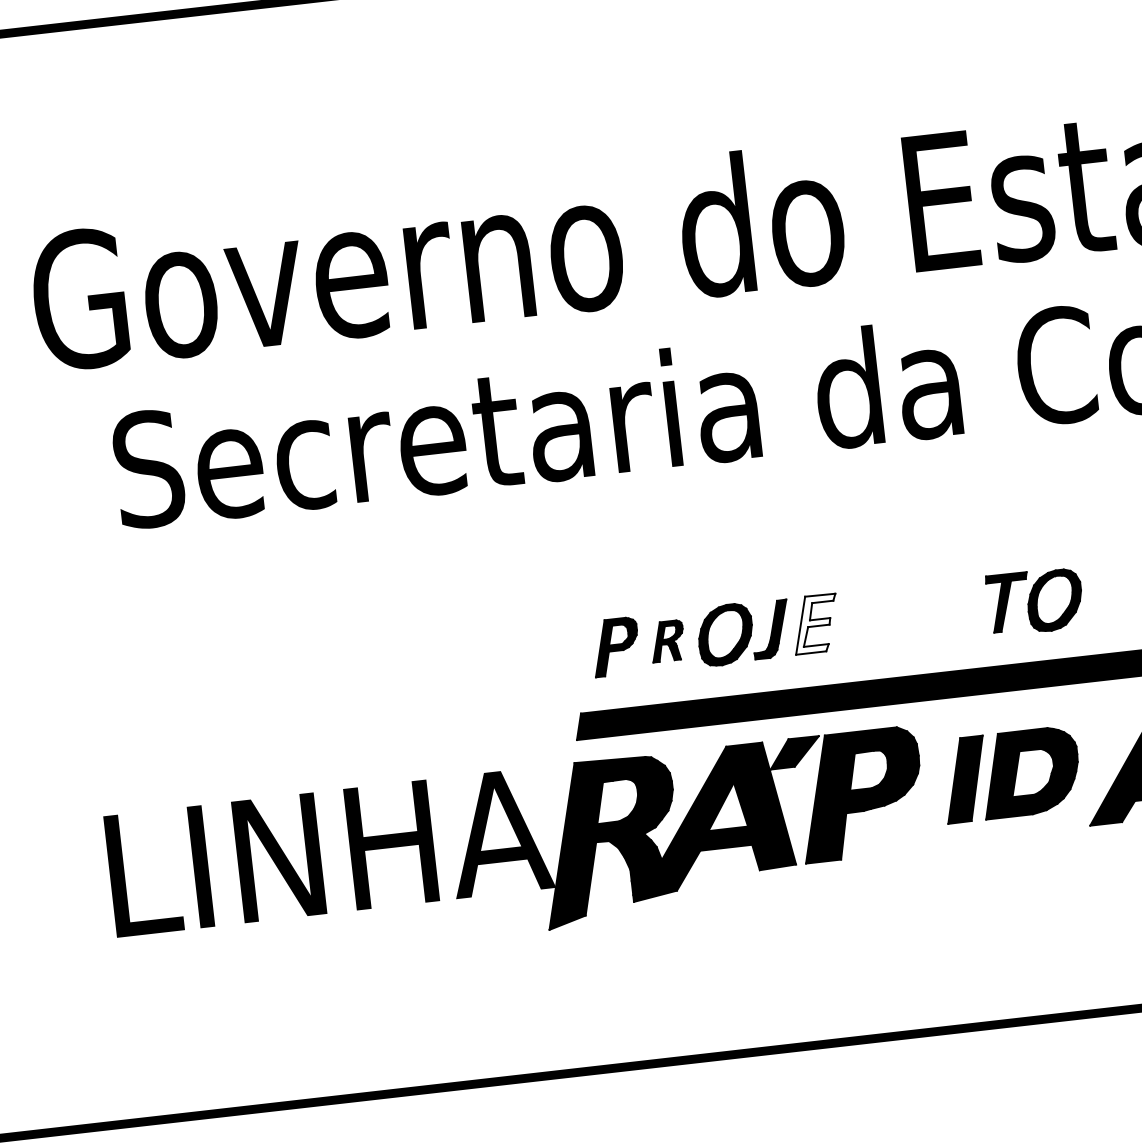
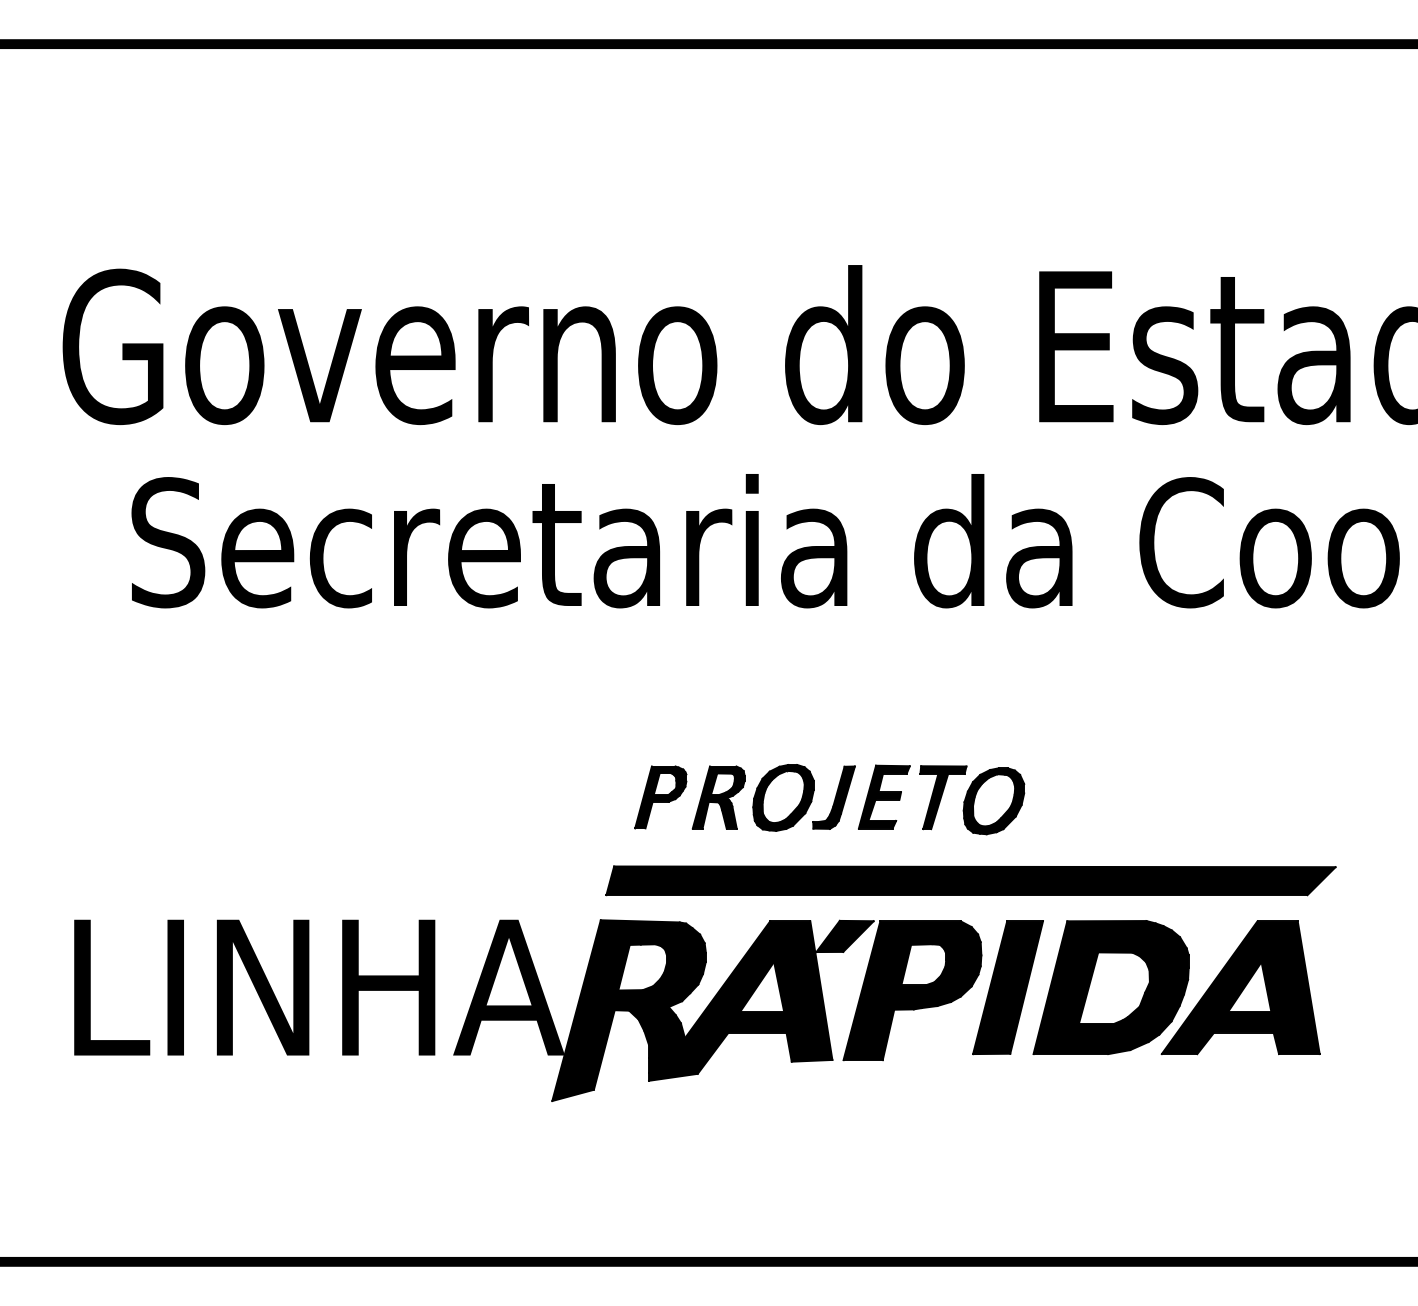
part: (1035, 601) -> (972, 800), moved
fill: (814, 623) -> (883, 796), added
part: (667, 641) -> (718, 797), size x1.43
part: (1010, 774) -> (1080, 987), size x1.43

